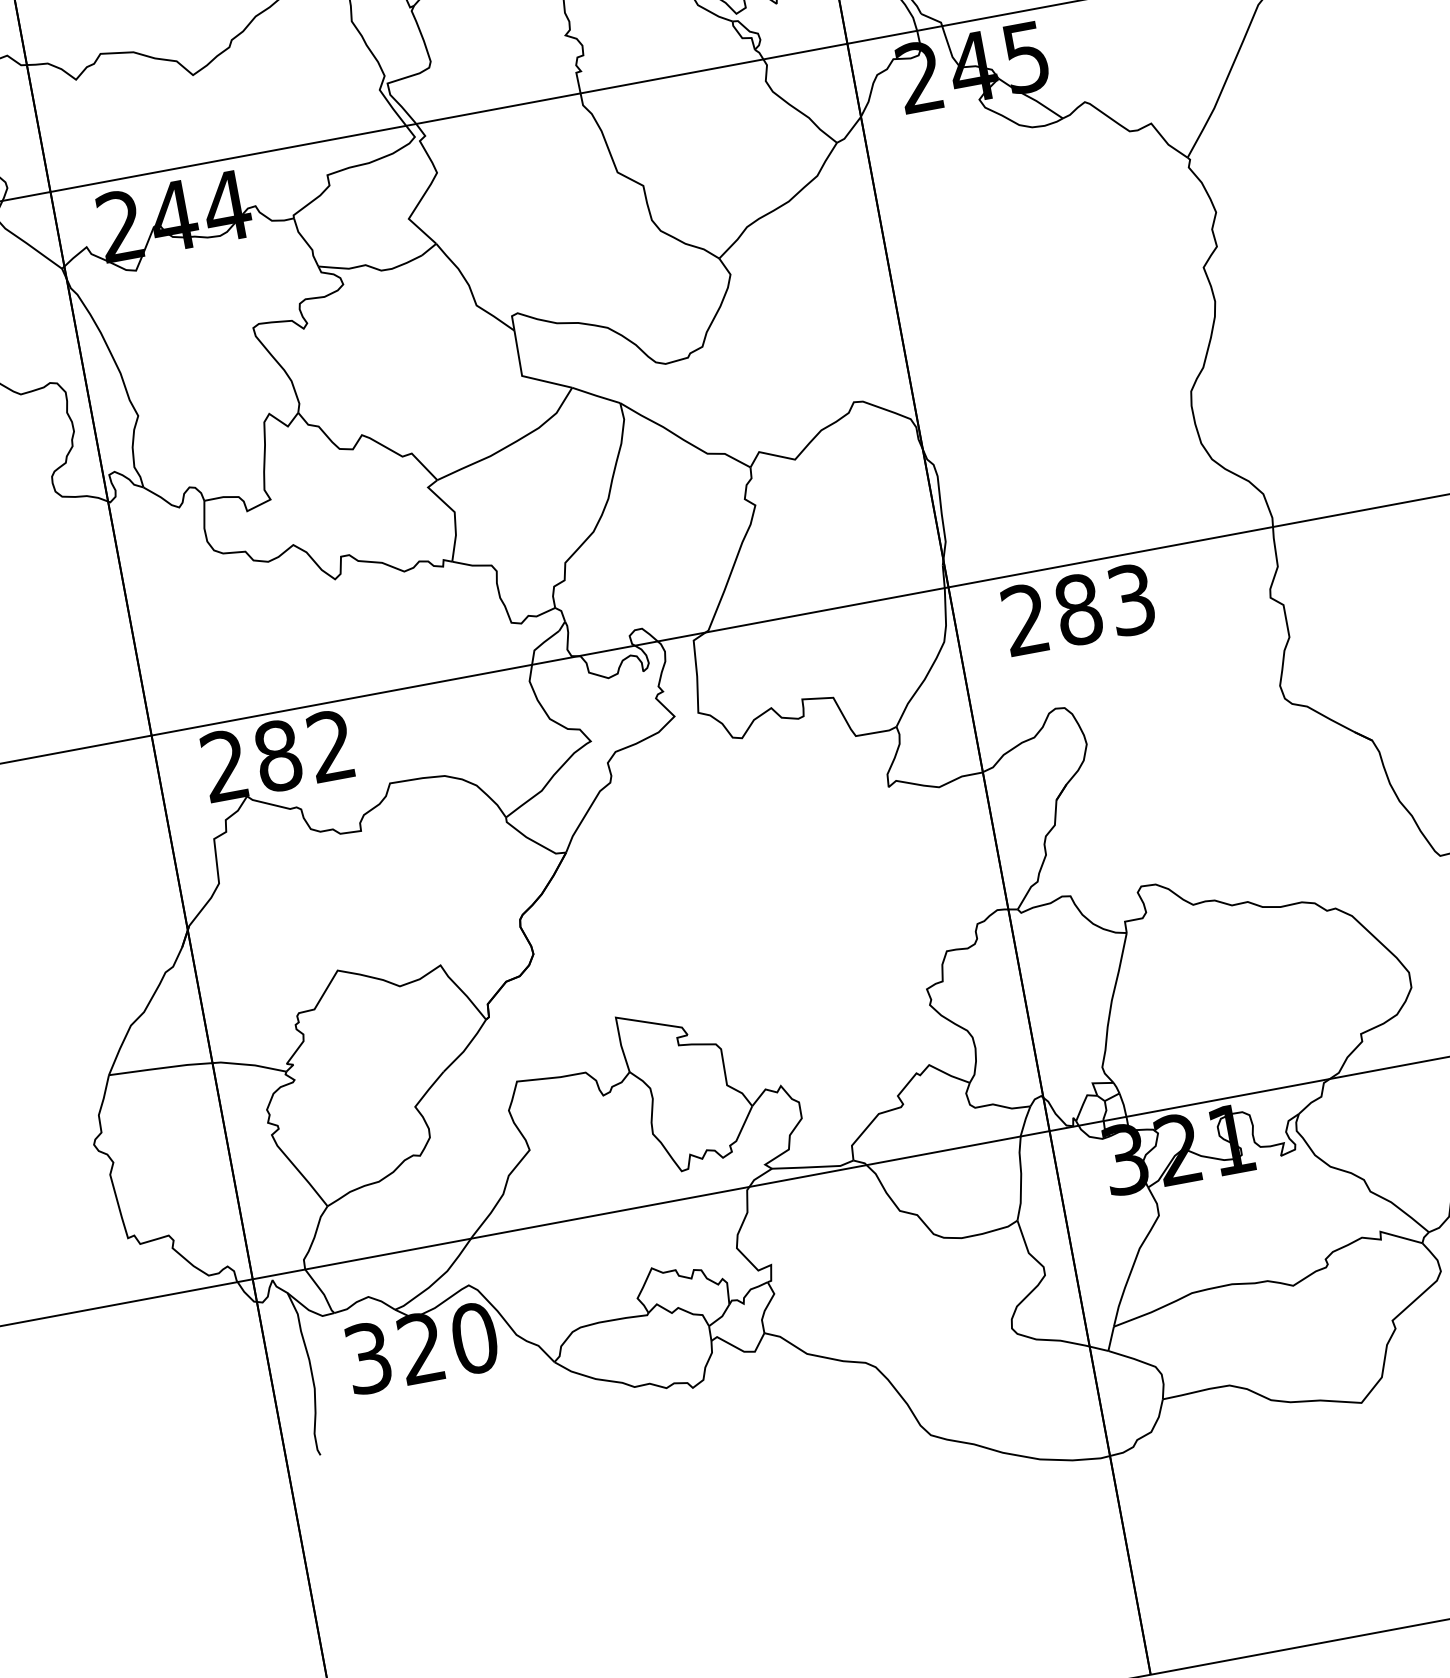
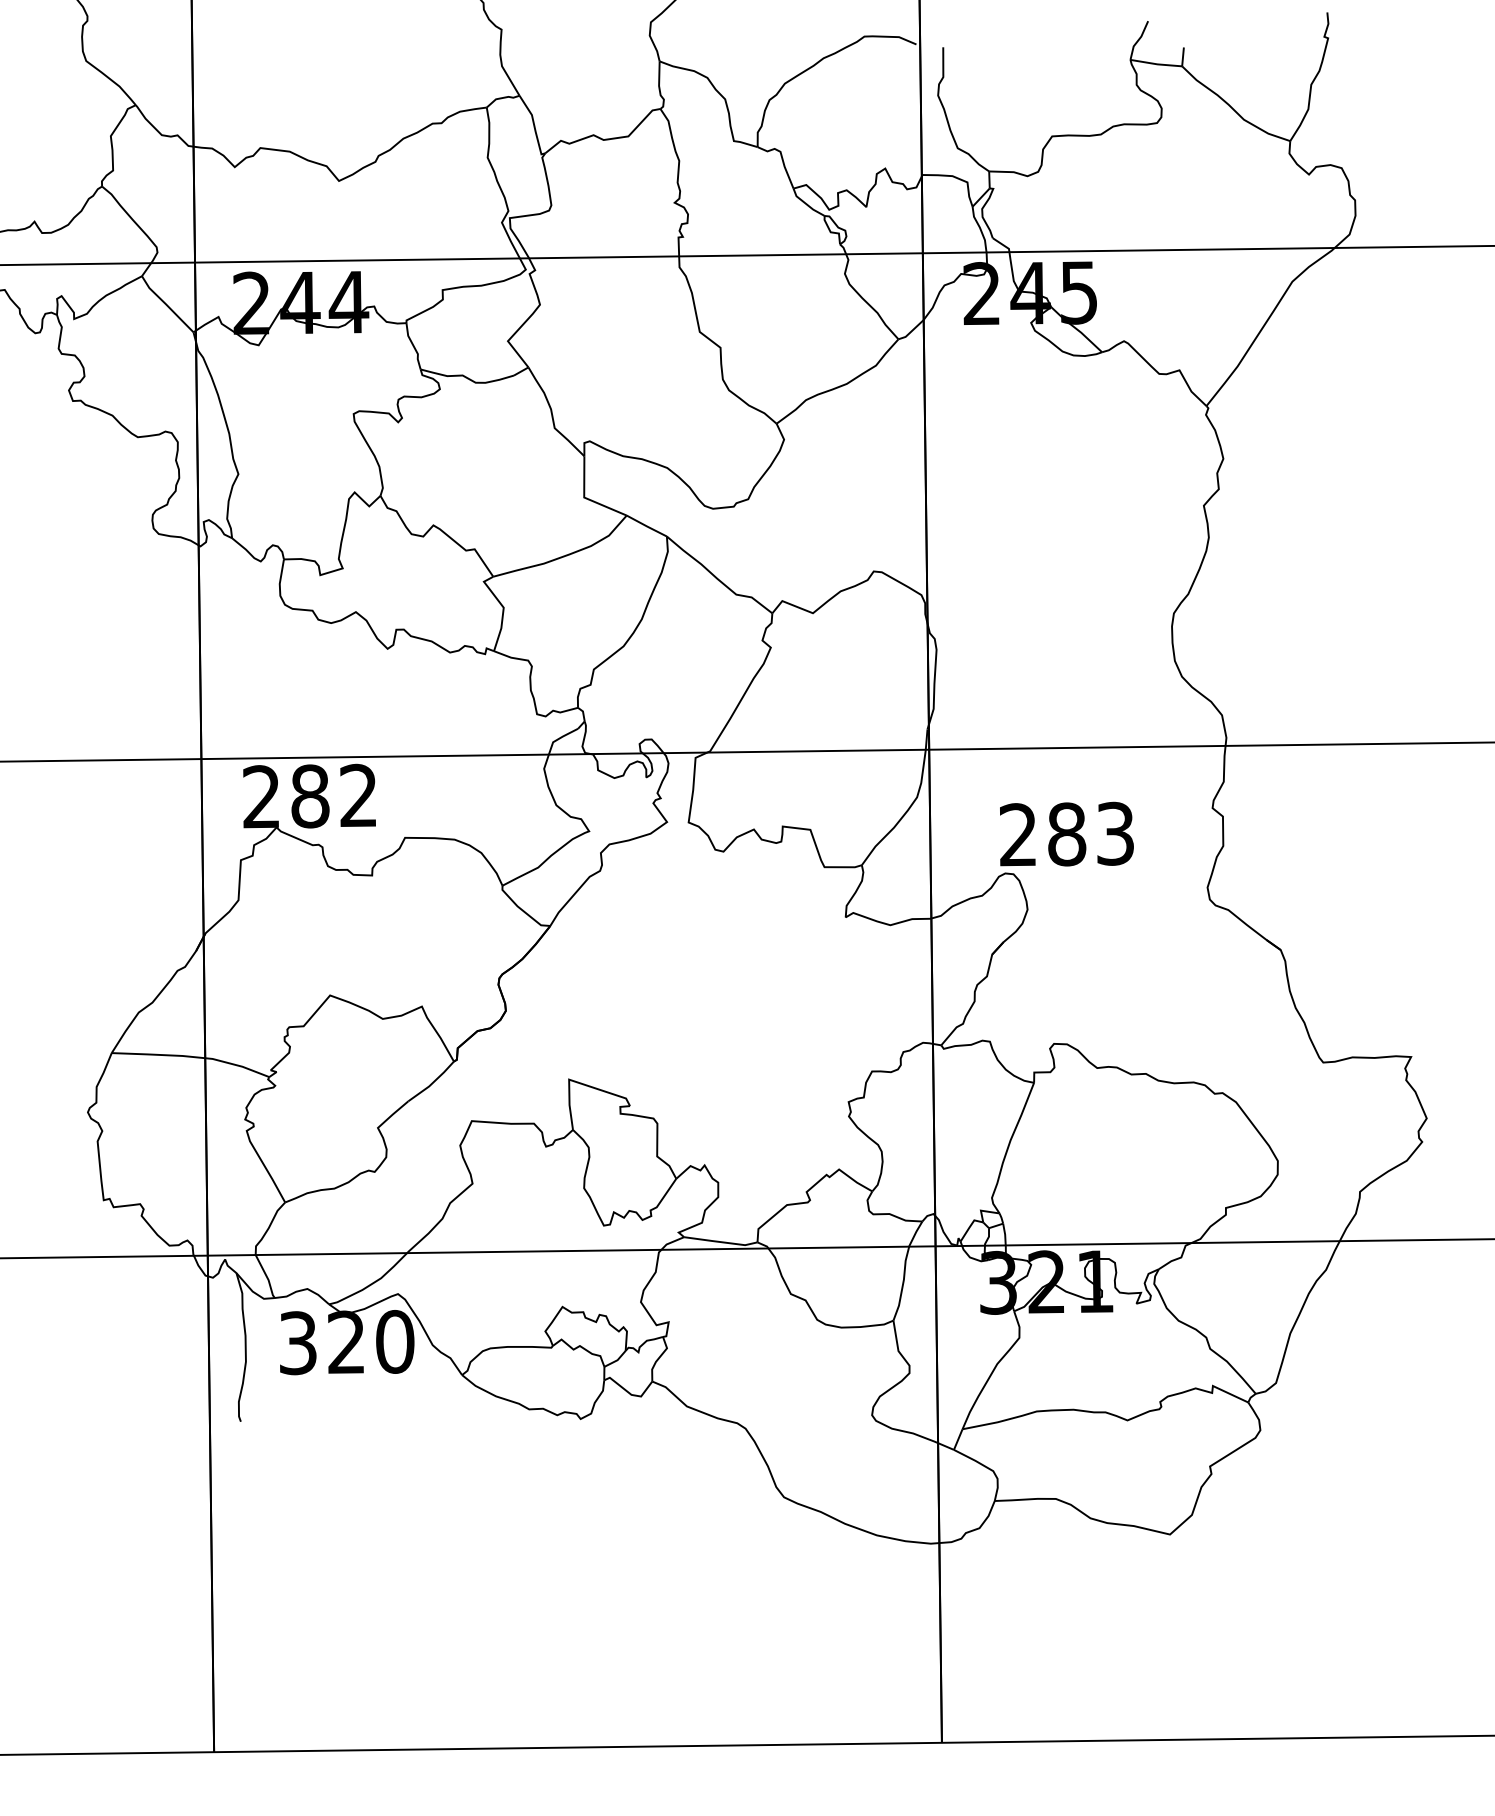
text: (1077, 608) -> (1066, 833), moved

